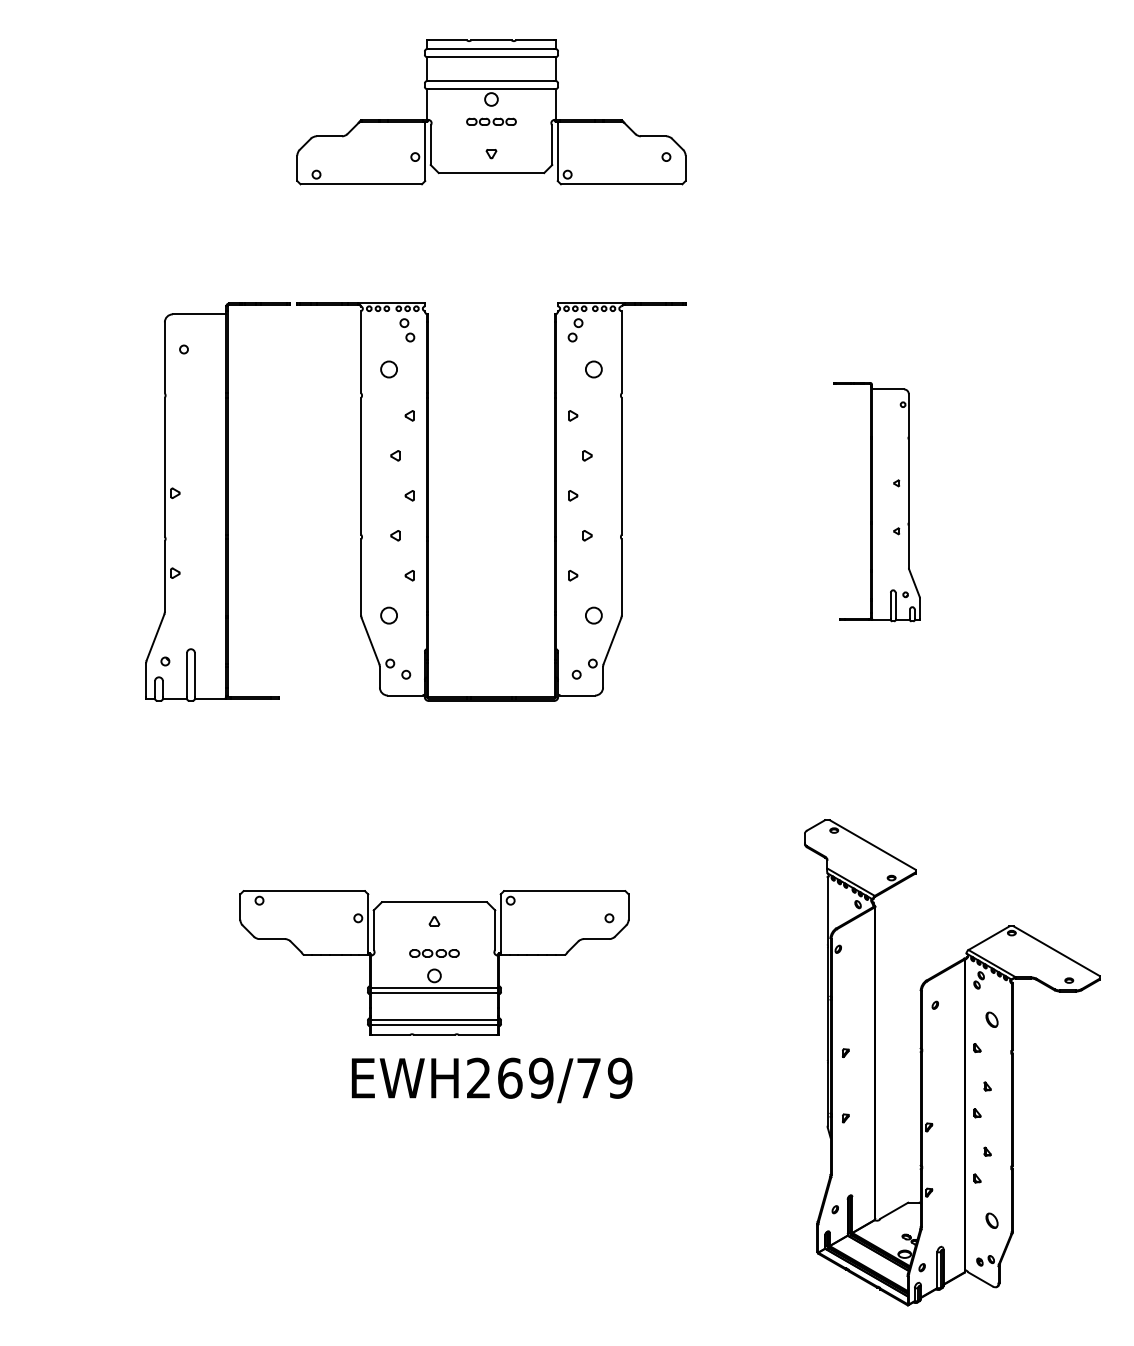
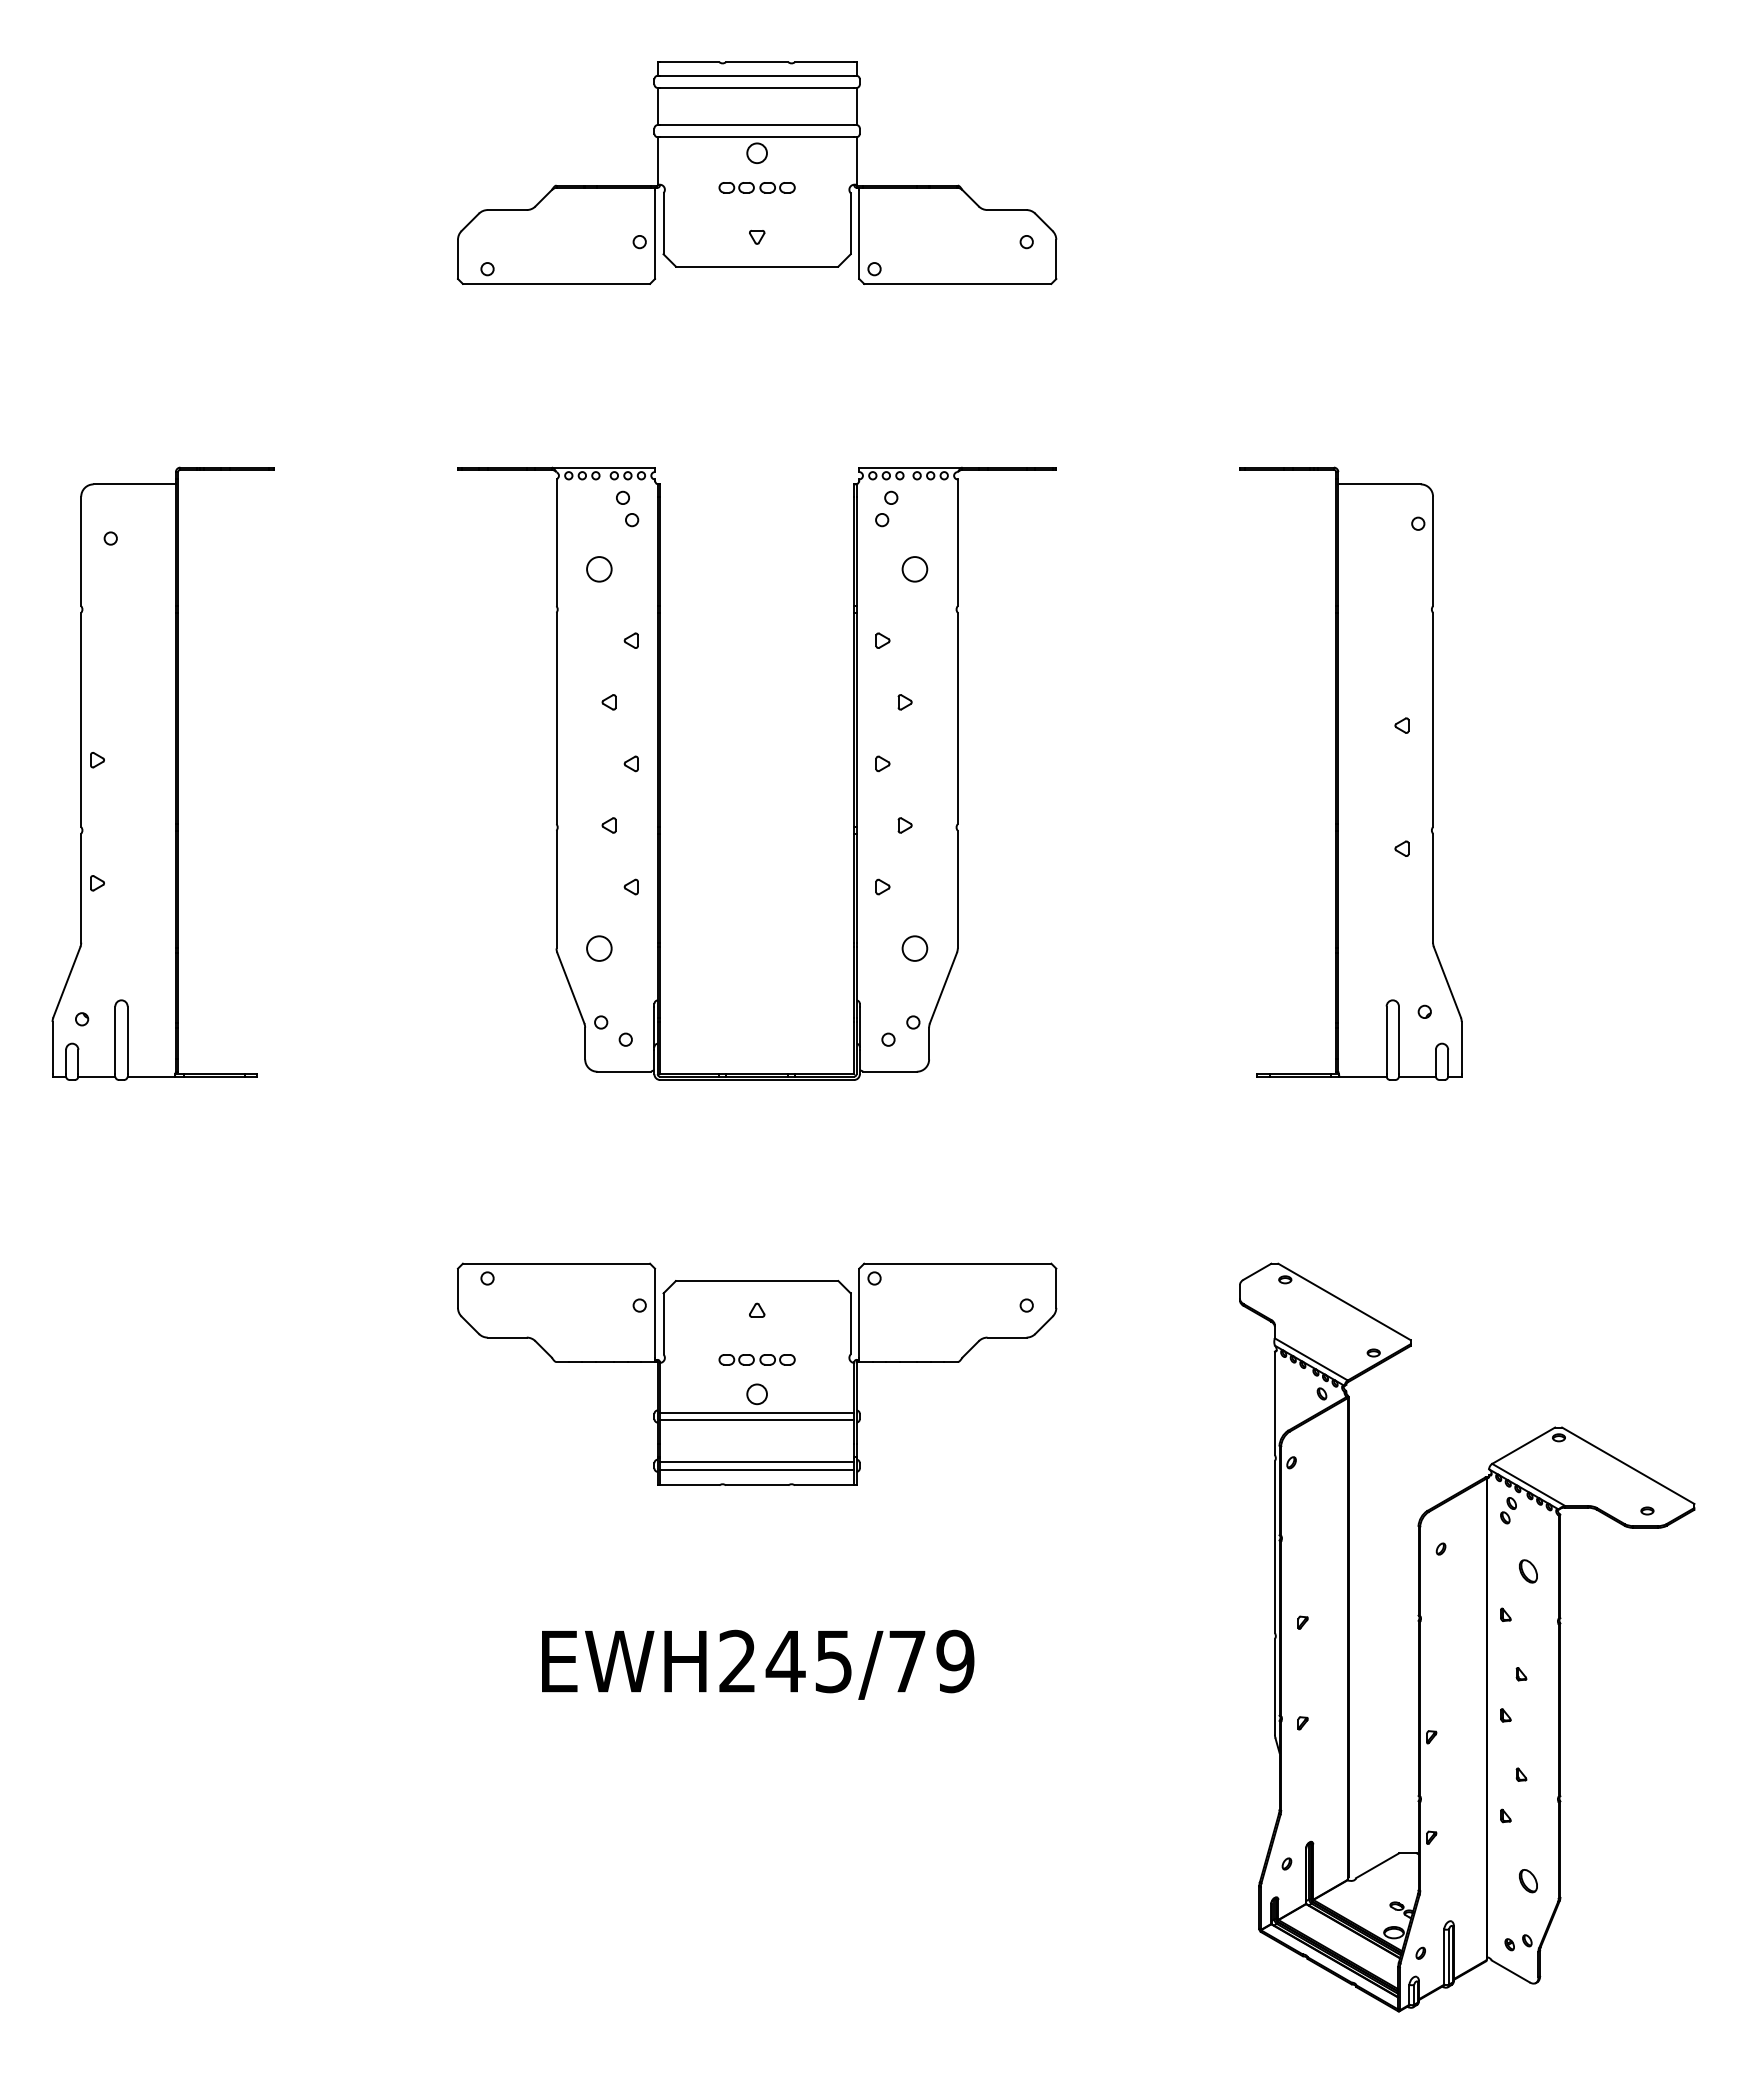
part: (217, 501) -> (162, 772), moved
part: (876, 501) -> (1350, 772), size x1.67
part: (434, 962) -> (757, 1373), moved
text: (525, 1077) -> (809, 1660), EWH269/79 -> EWH245/79

